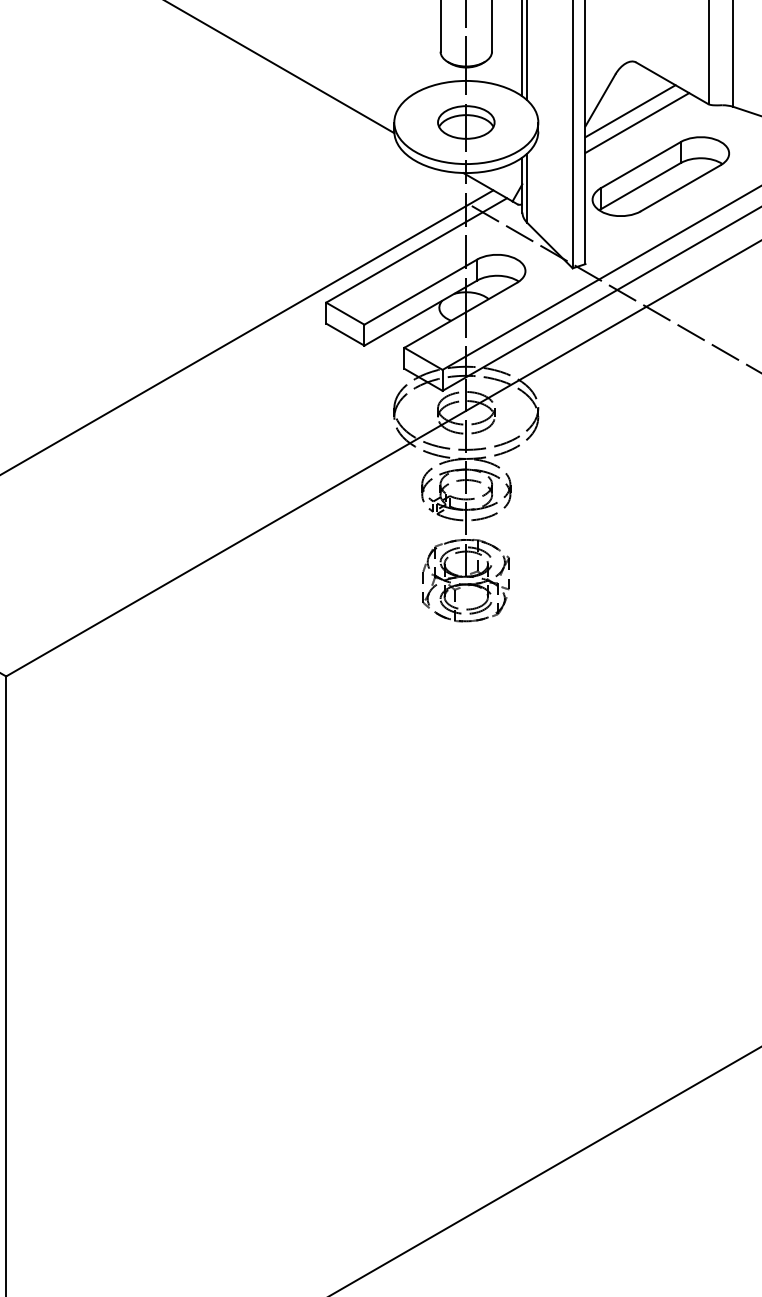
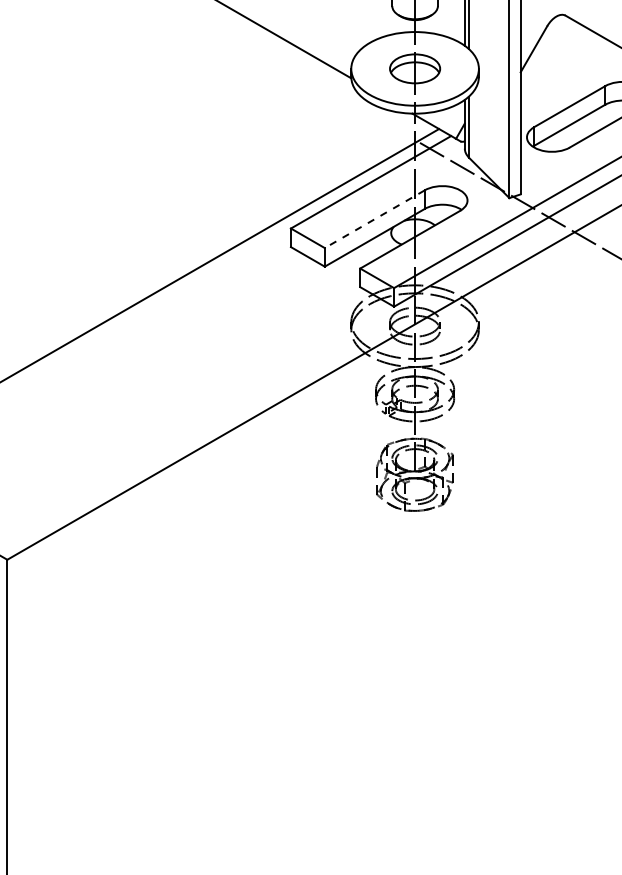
line: (630, 111) -> (560, 59), removed
line: (637, 122) -> (566, 68), removed
line: (420, 292) -> (374, 219), solid -> dashed

